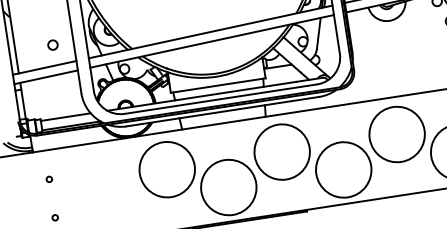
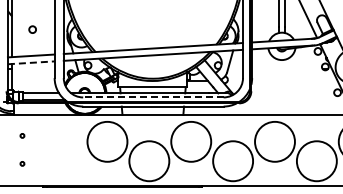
circle: (52, 44) -> (32, 29), moved
line: (46, 76) -> (31, 62), solid -> dashed
line: (219, 99) -> (152, 97), solid -> dashed

